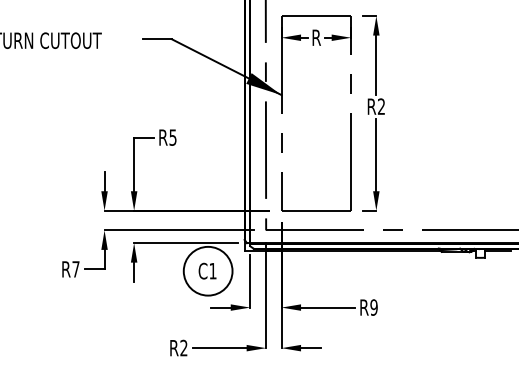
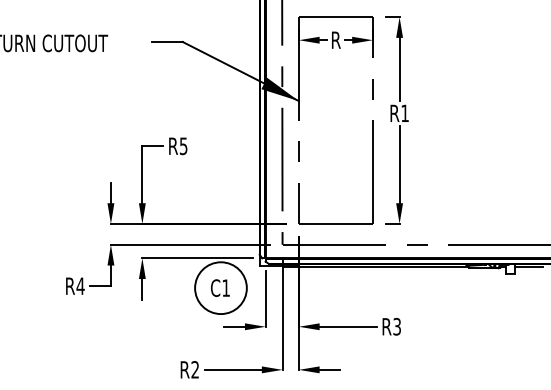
text: (380, 105) -> (404, 112), R2 -> R1
text: (75, 268) -> (80, 285), R7 -> R4
text: (374, 307) -> (397, 326), R9 -> R3

